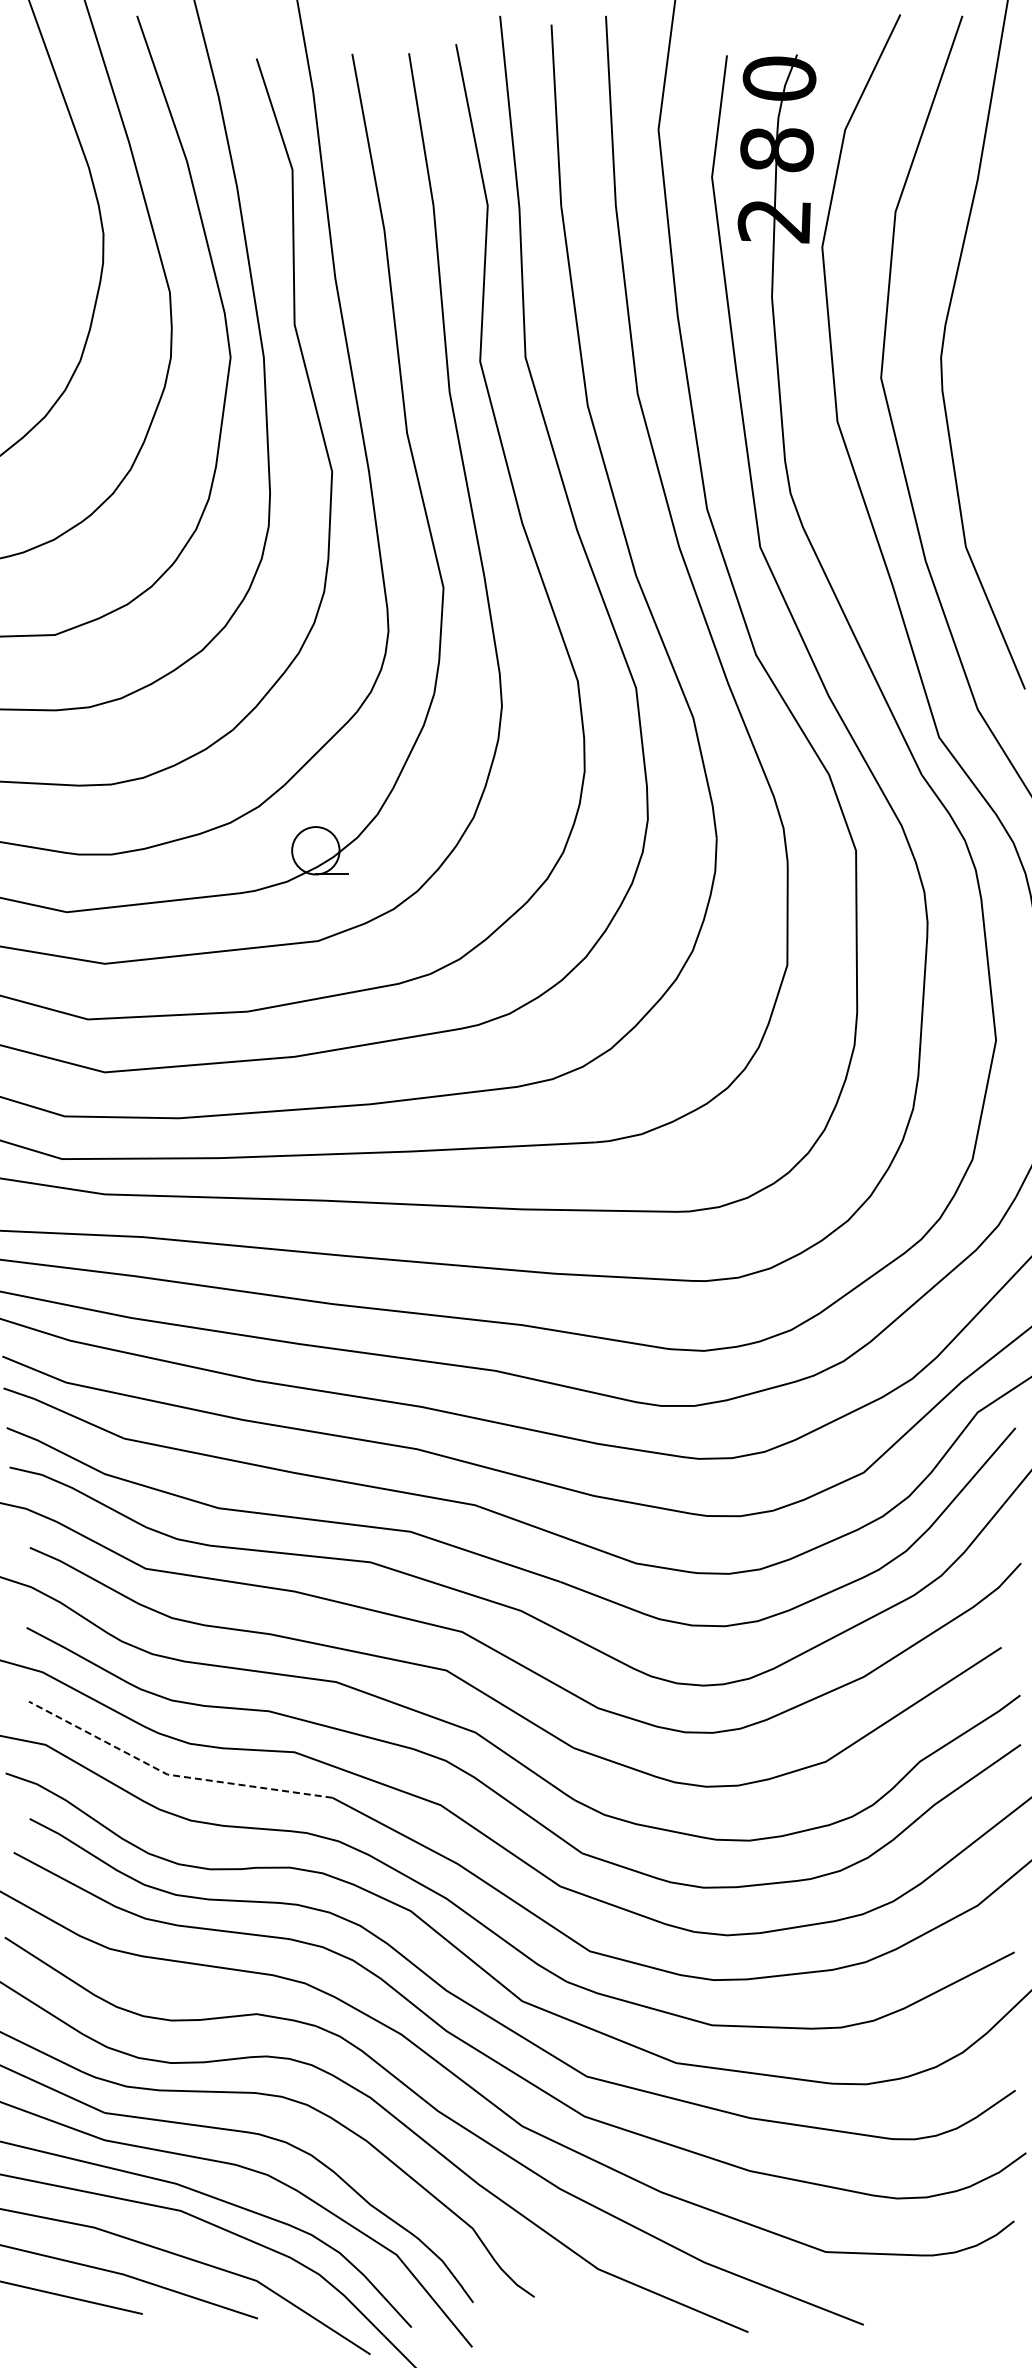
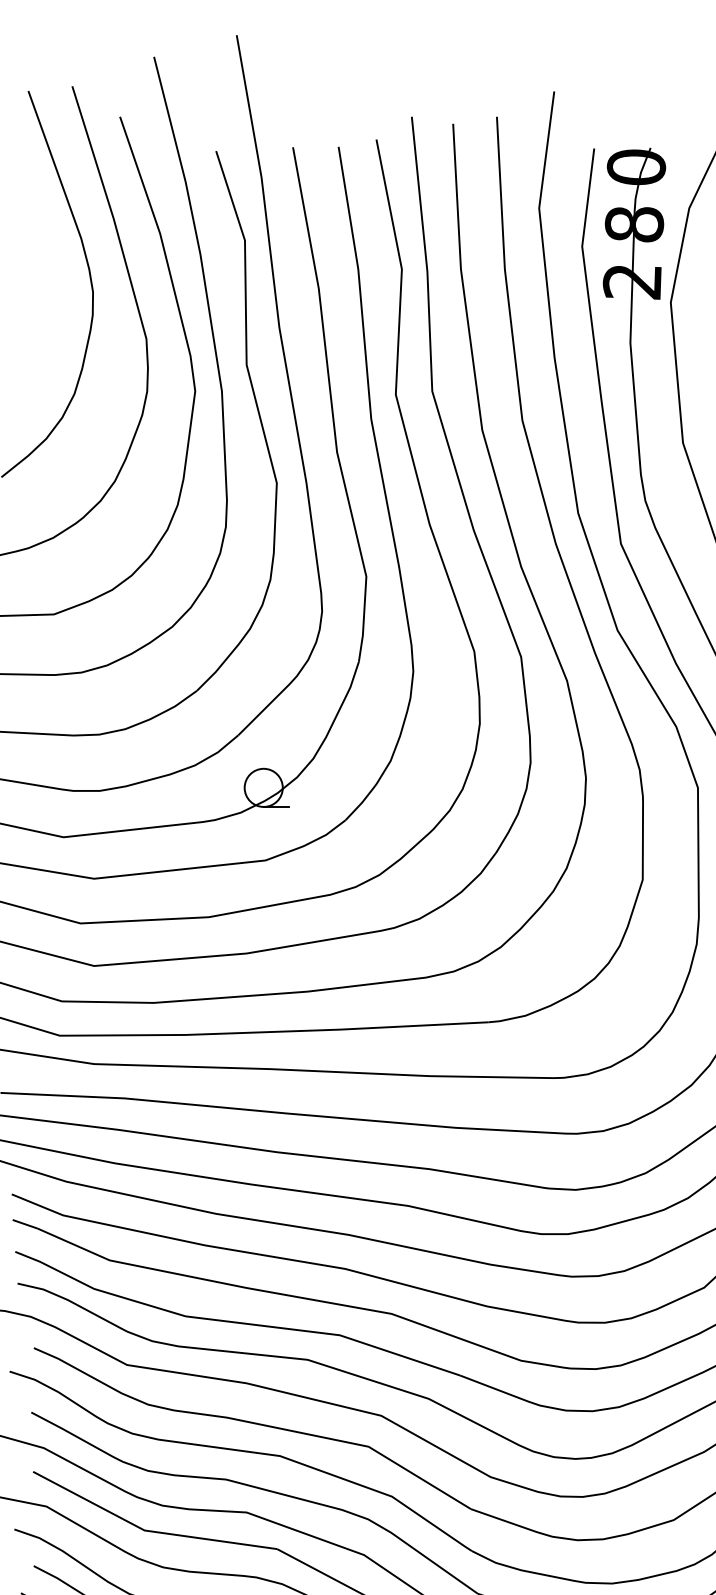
line: (171, 1775) -> (147, 1531), dashed -> solid

